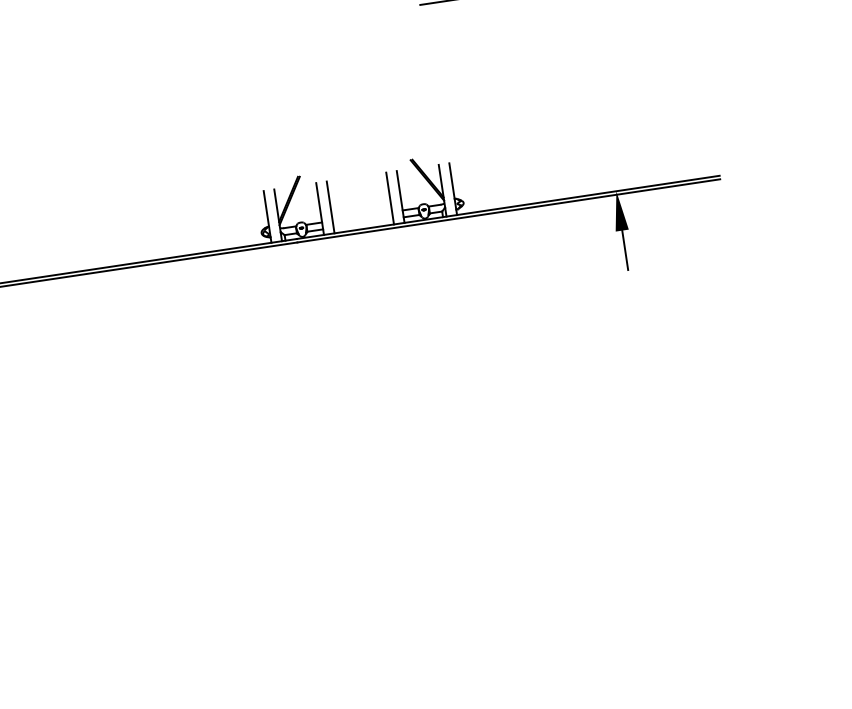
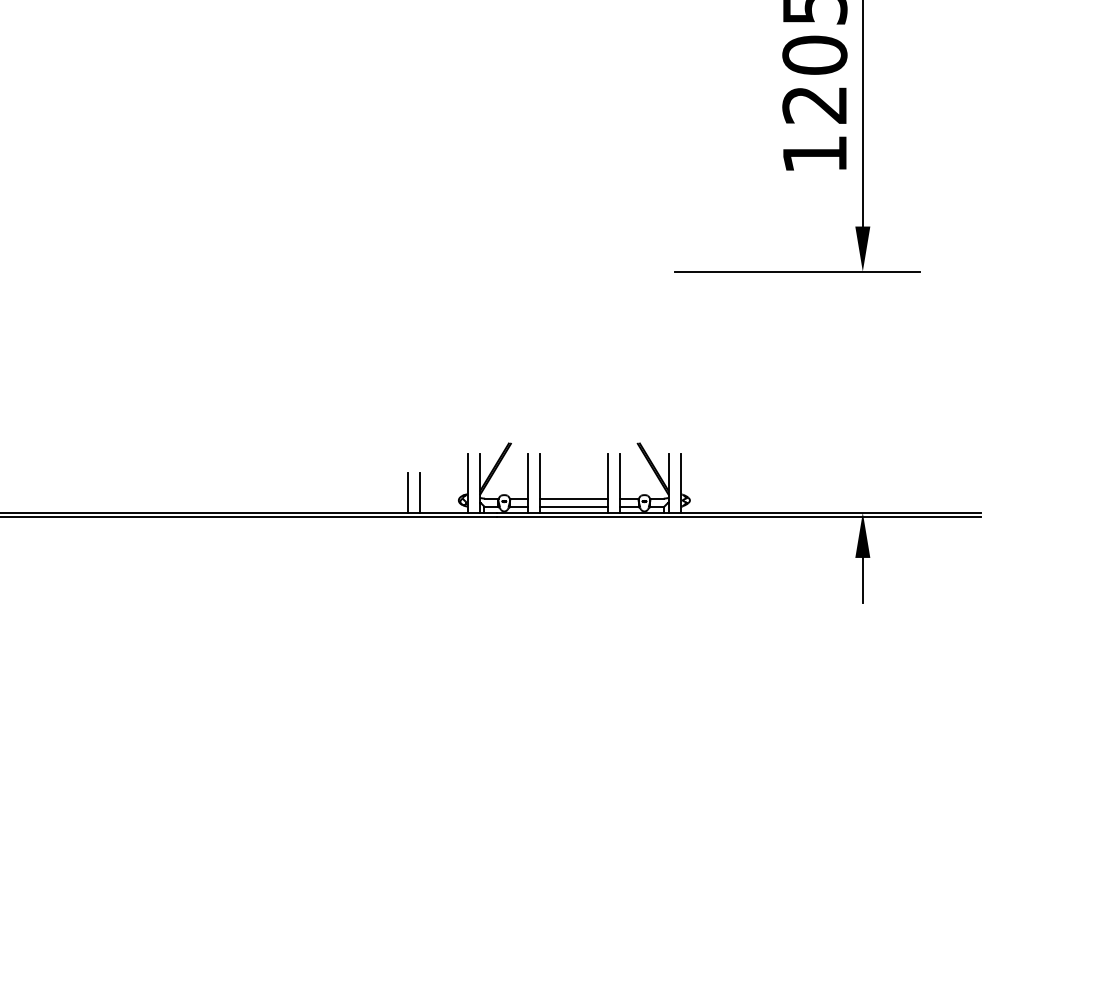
line: (362, 216) -> (574, 498), added
line: (363, 223) -> (574, 506), added
line: (227, 231) -> (420, 492), added
line: (216, 232) -> (408, 492), added

